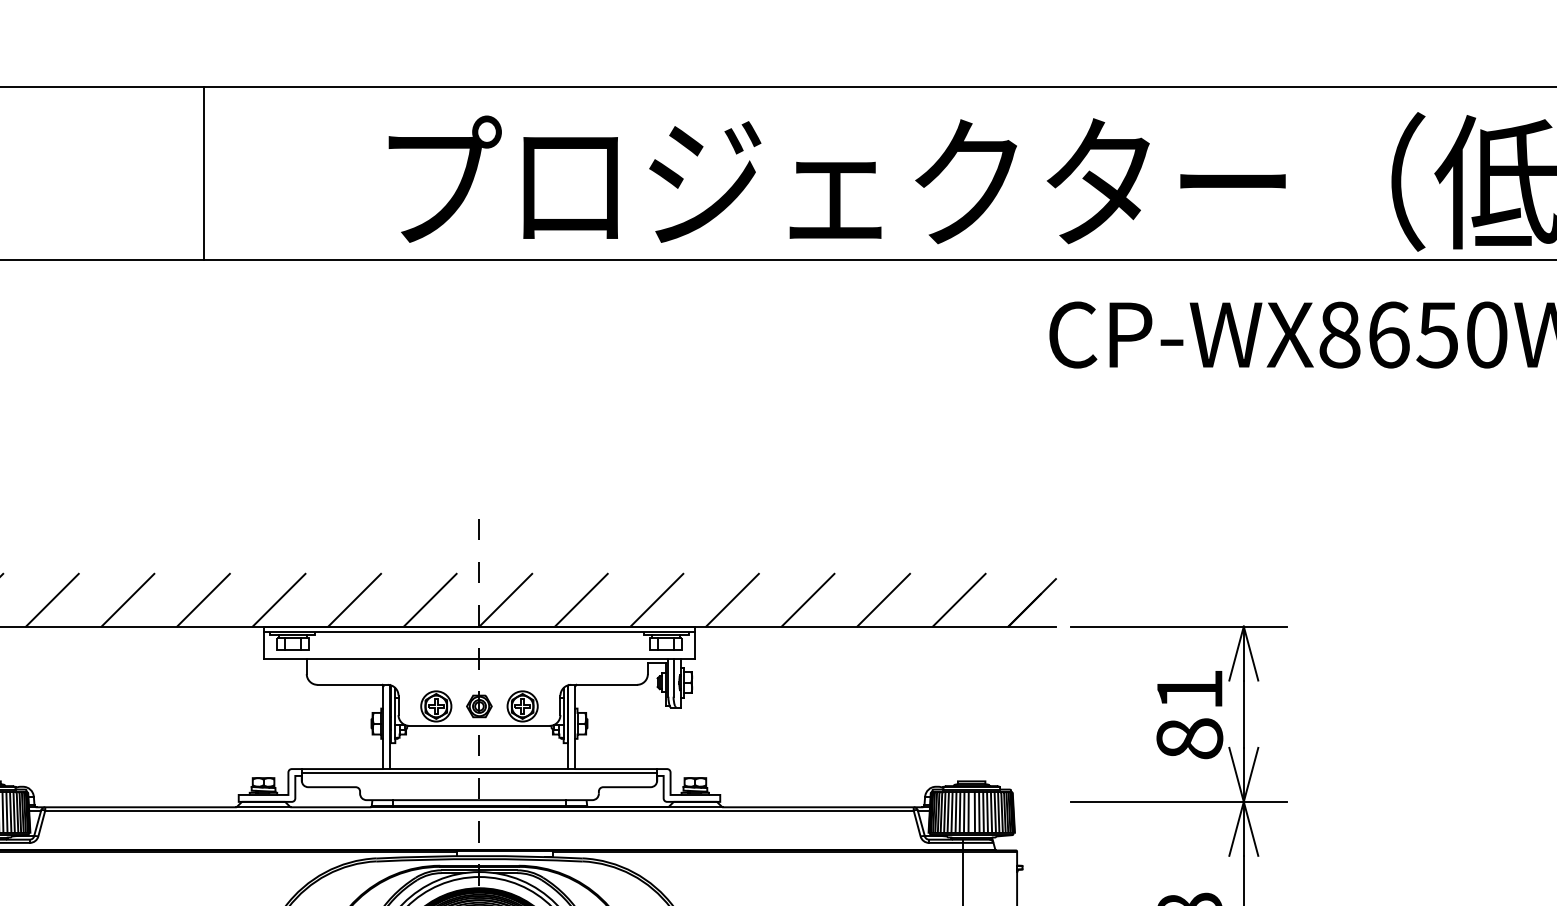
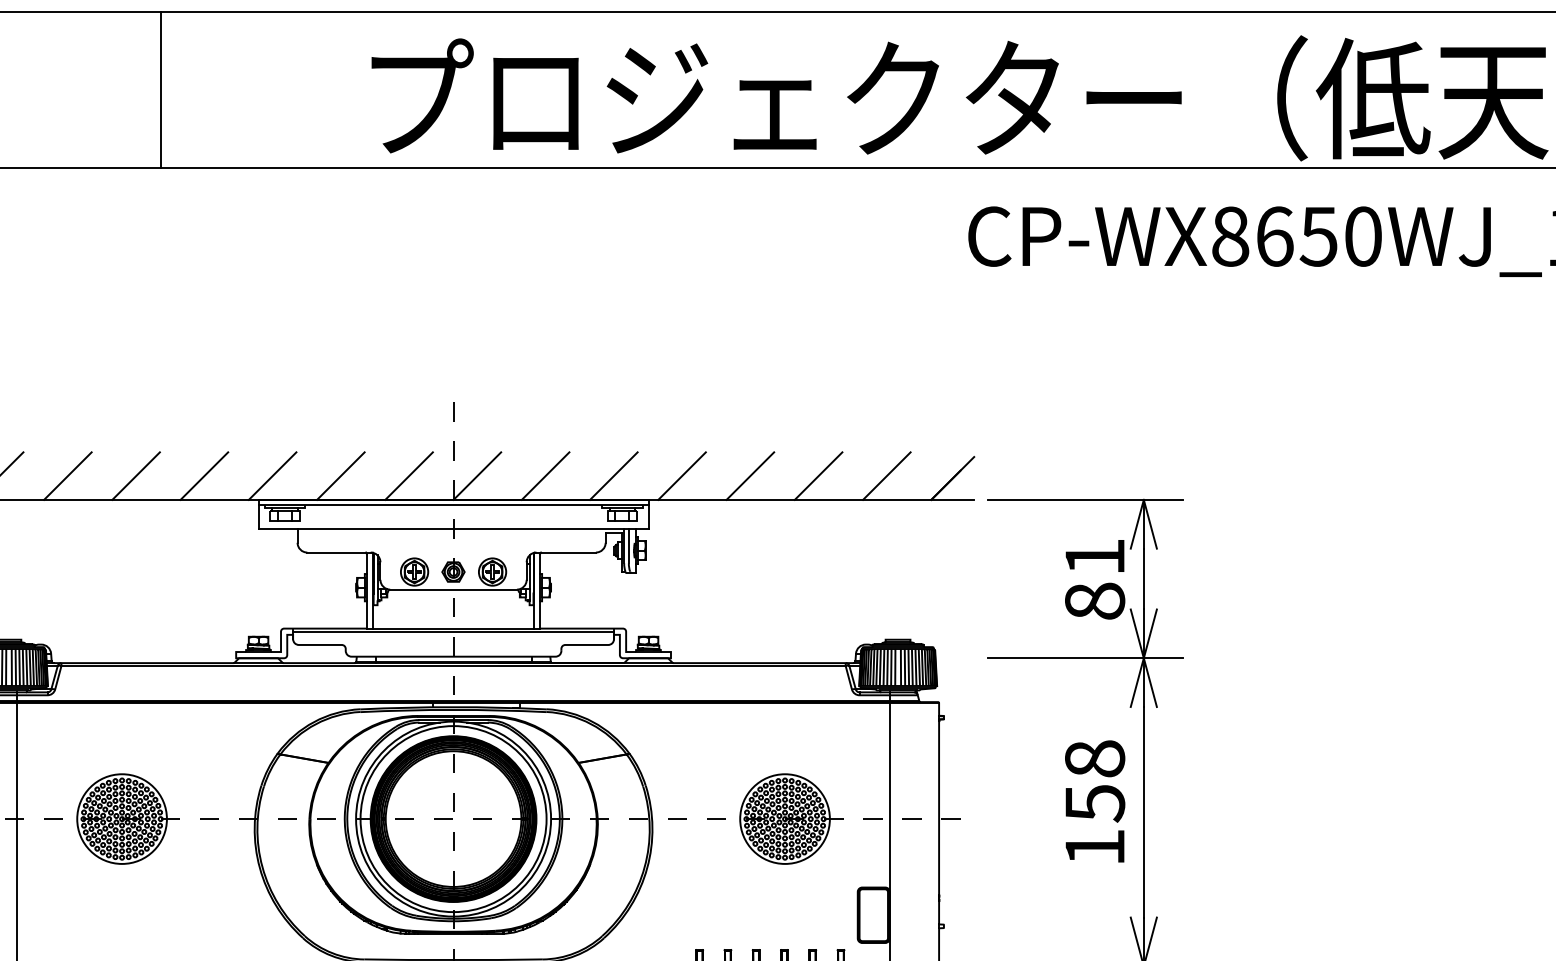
line: (204, 173) -> (161, 90), moved

